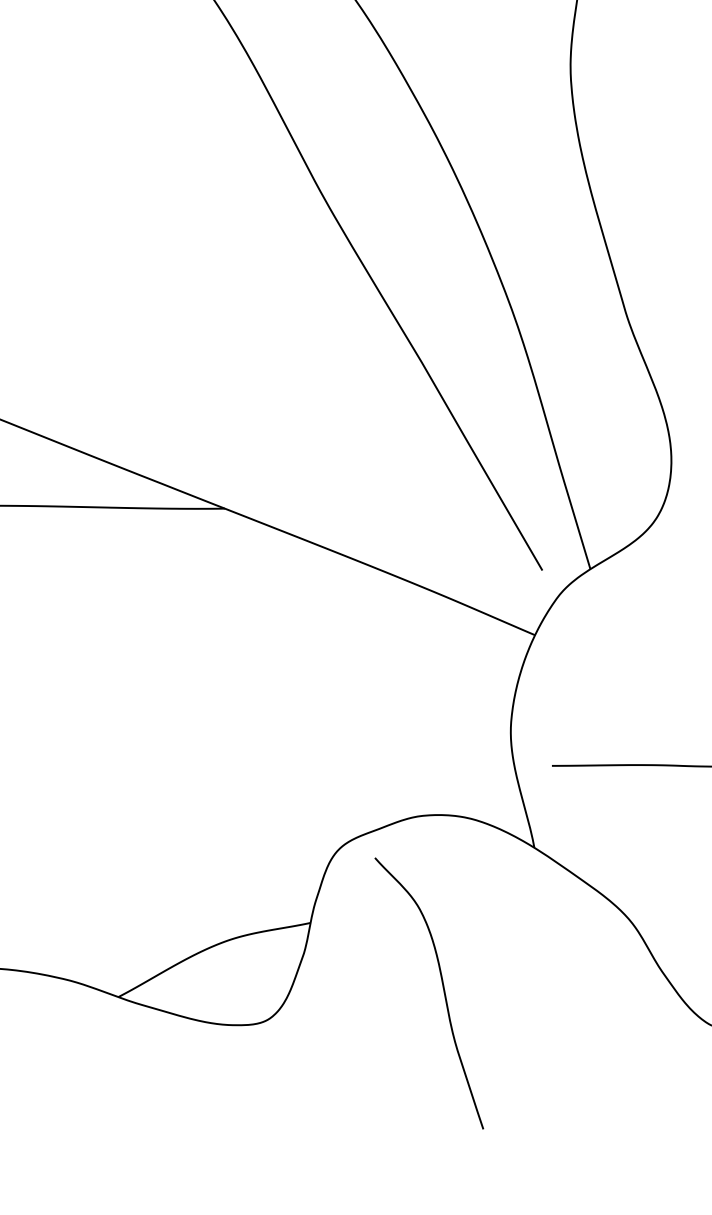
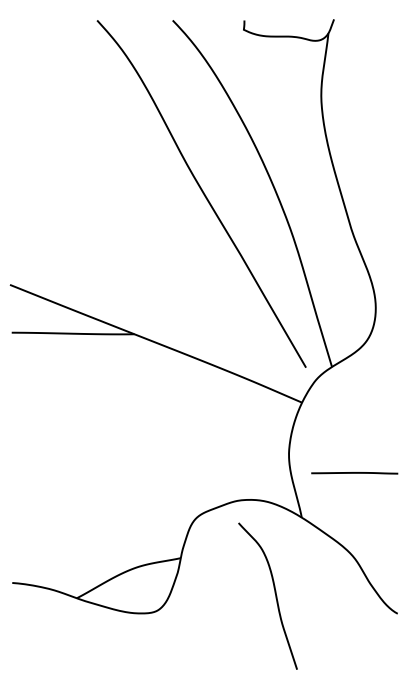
curve: (441, 988) -> (274, 593), moved

